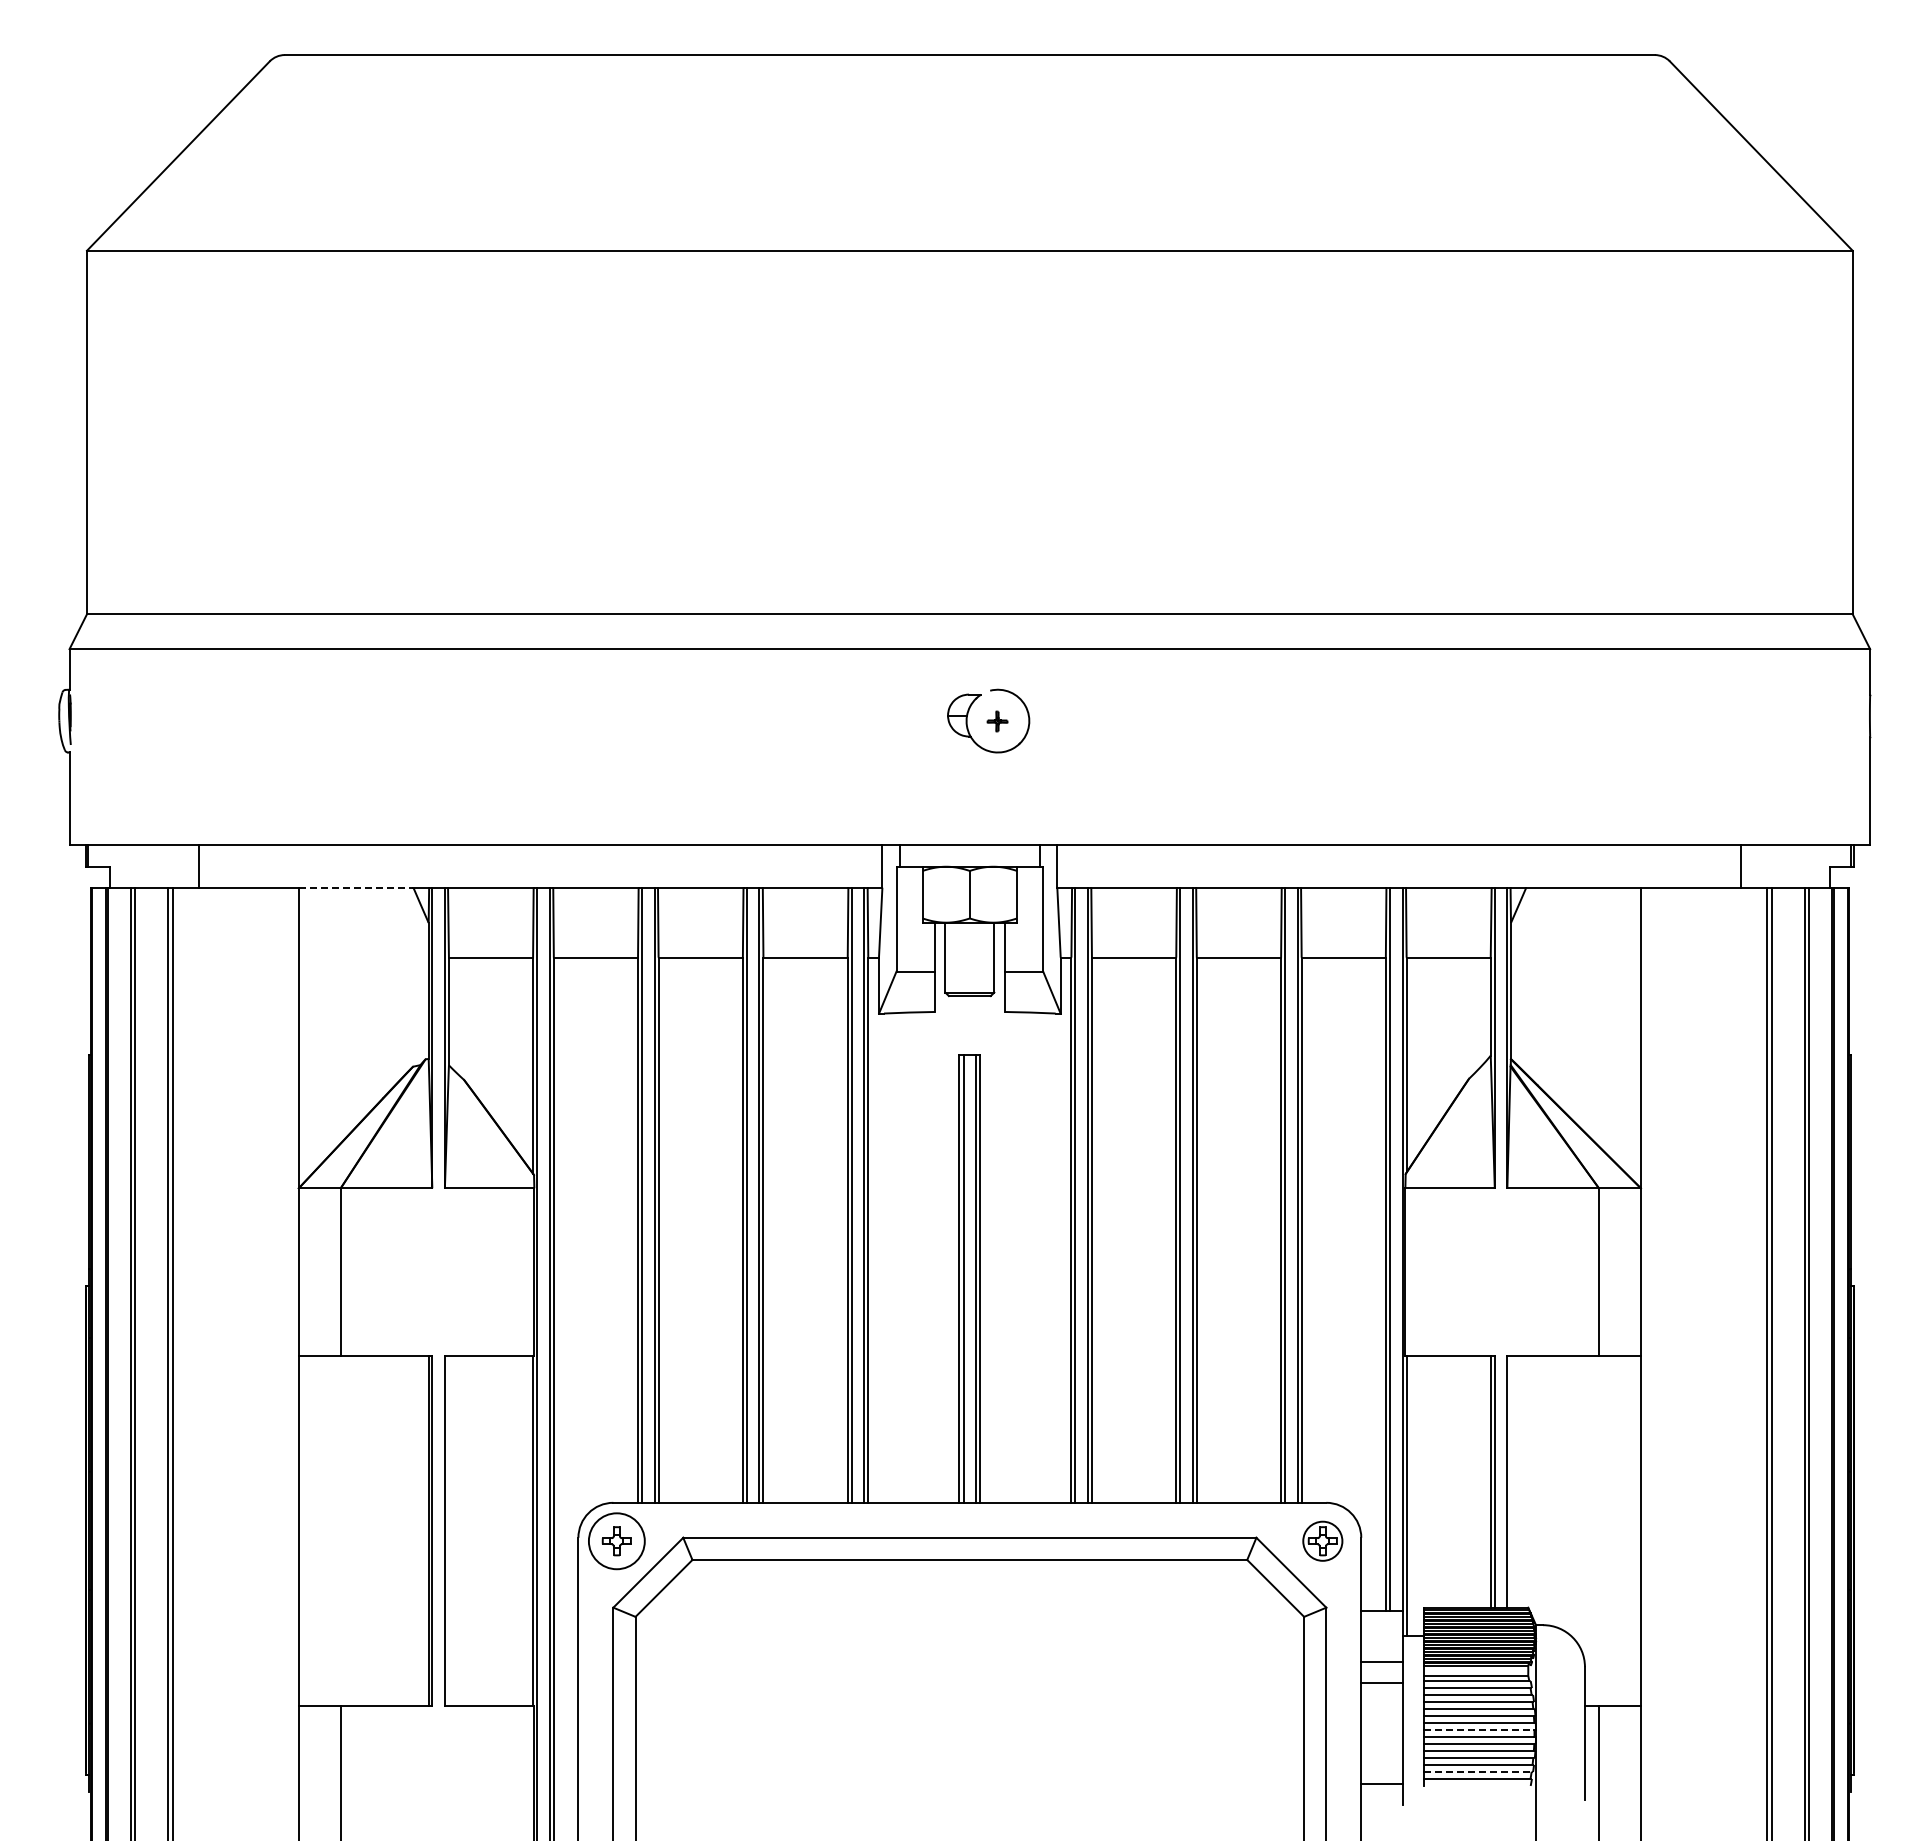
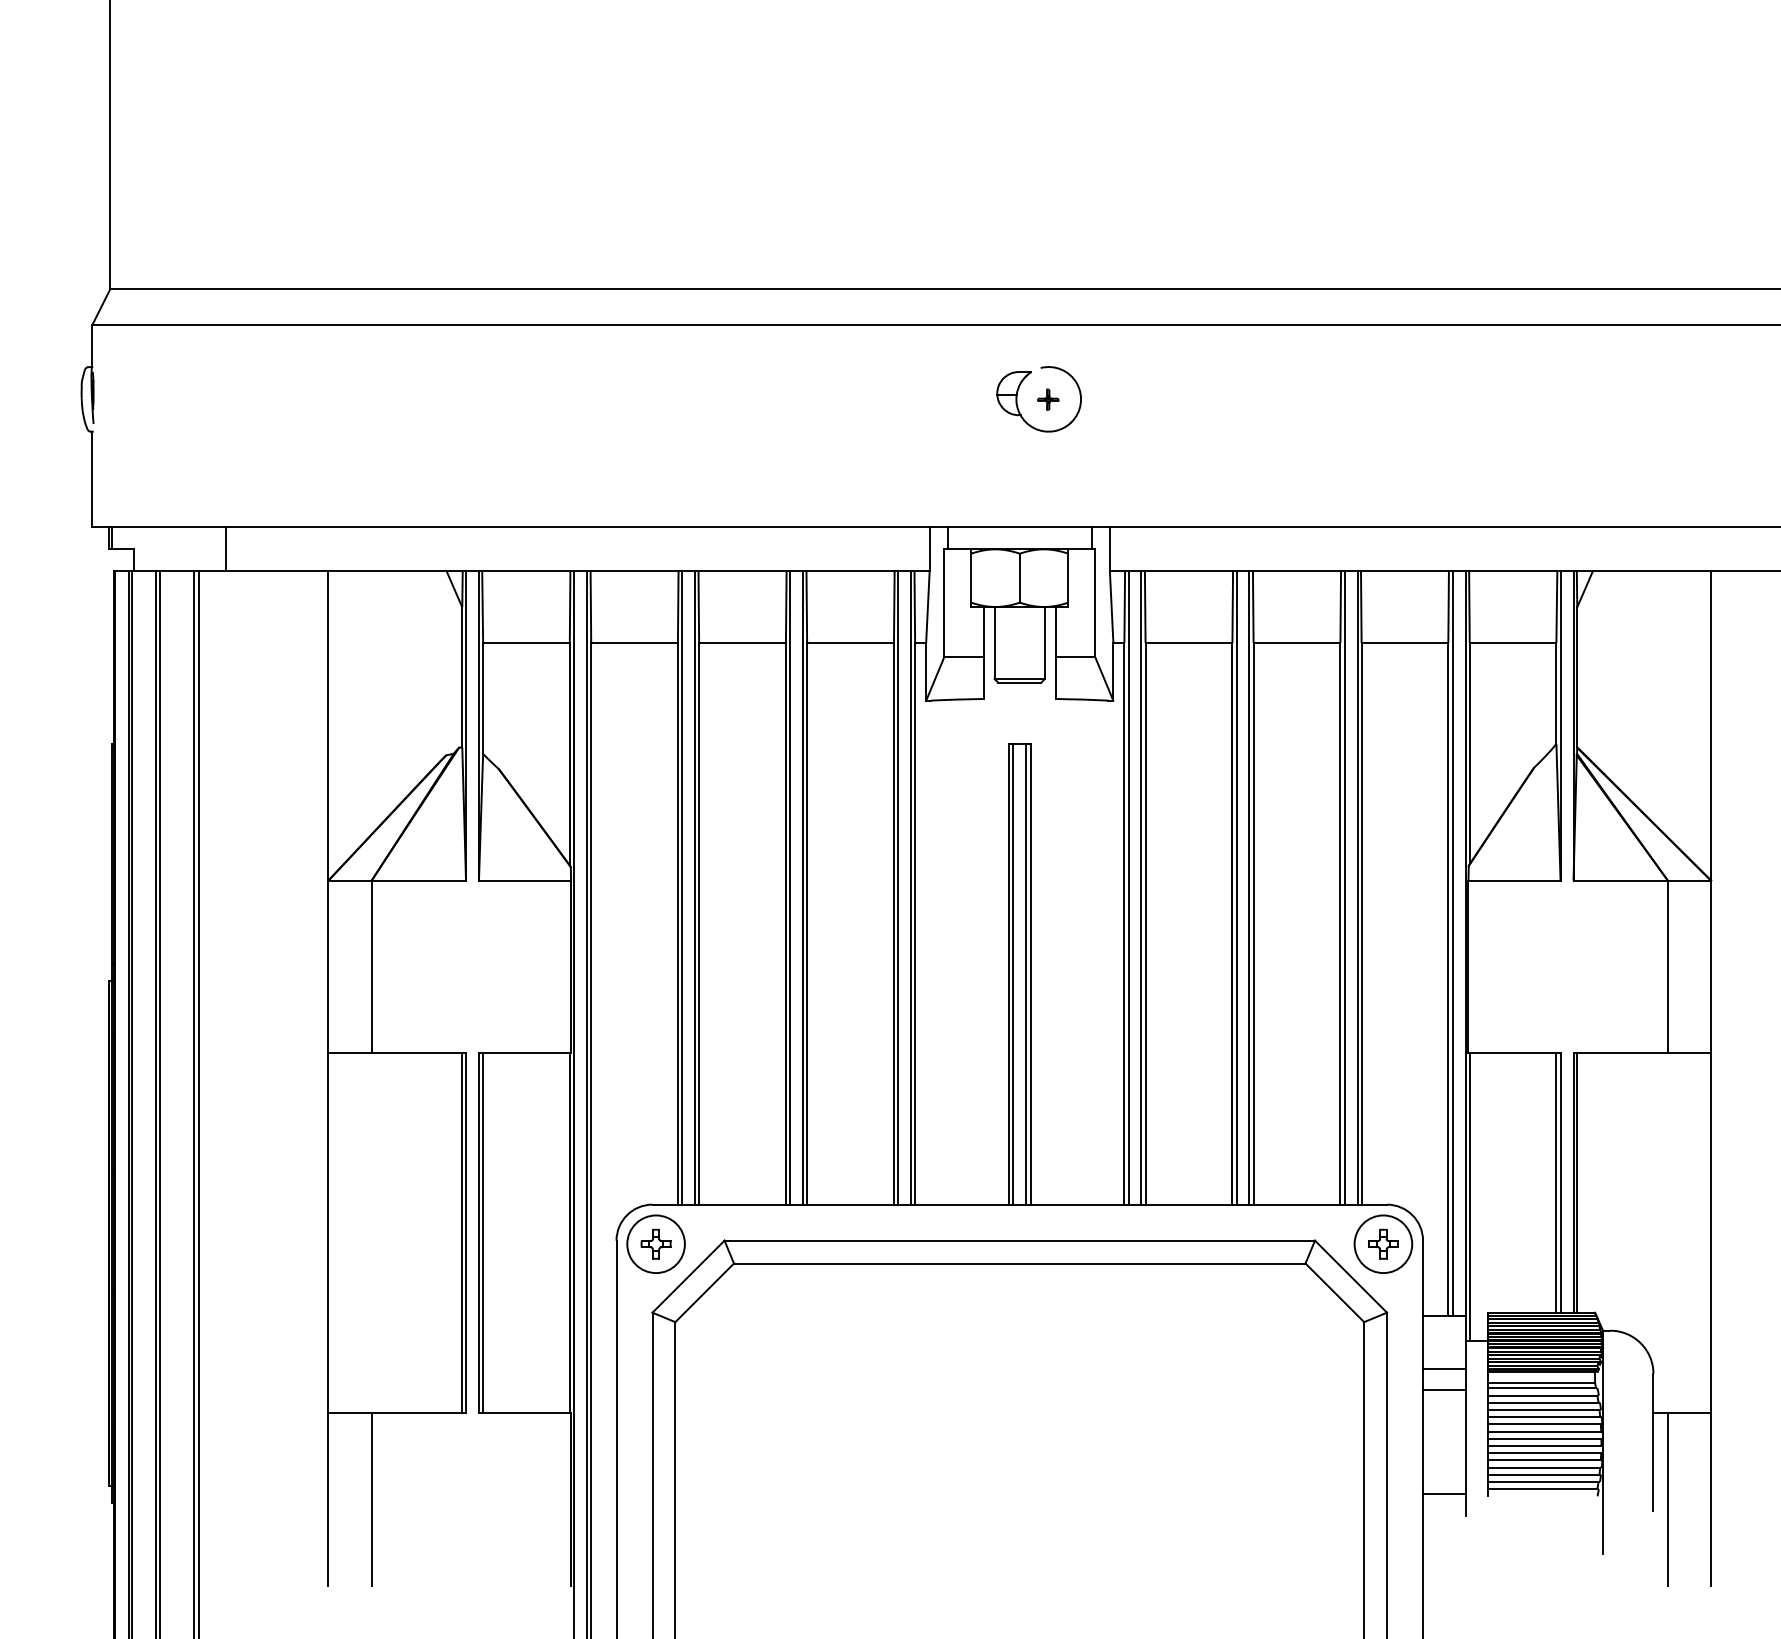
line: (356, 887) -> (387, 570), dashed -> solid
line: (1511, 1481) -> (1577, 1182), added
line: (448, 1530) -> (482, 1233), added
circle: (1322, 1541) -> (1383, 1244), size x1.43
line: (1479, 1730) -> (1544, 1439), dashed -> solid
line: (1477, 1771) -> (1542, 1481), dashed -> solid

